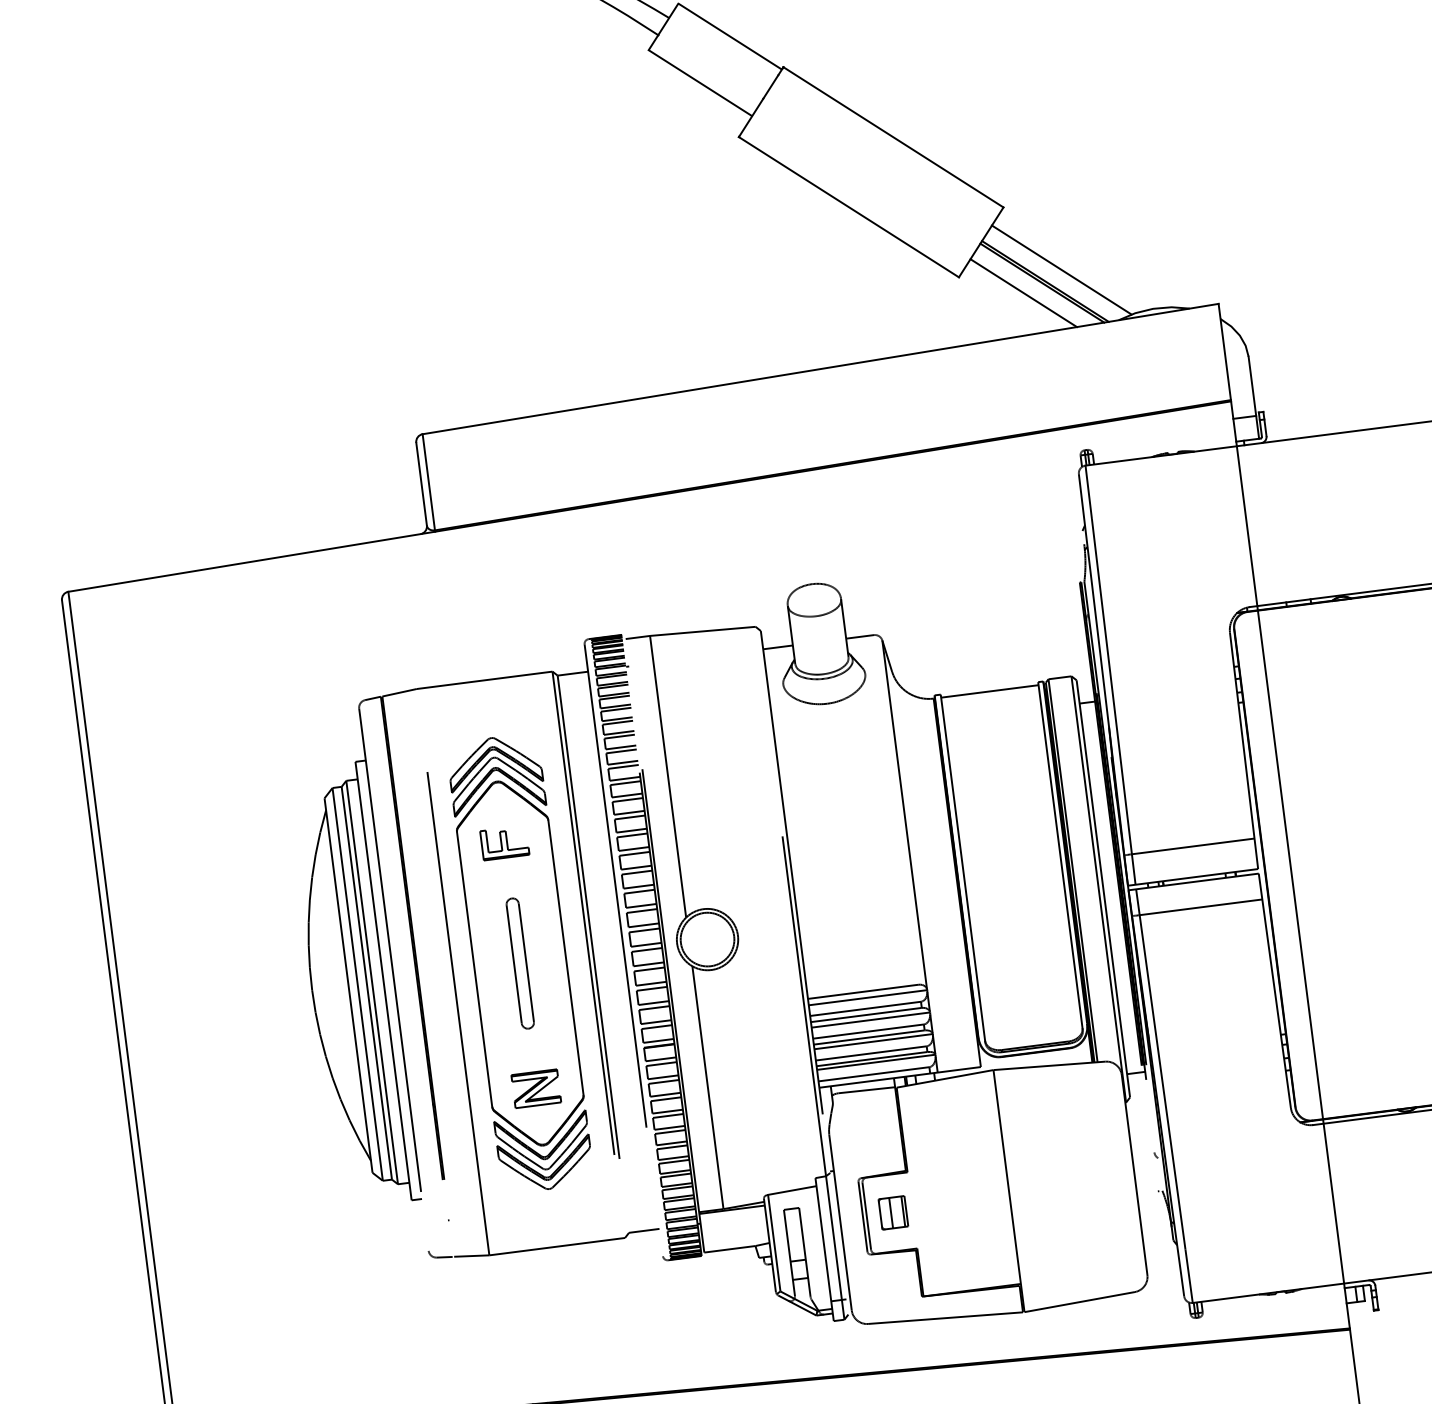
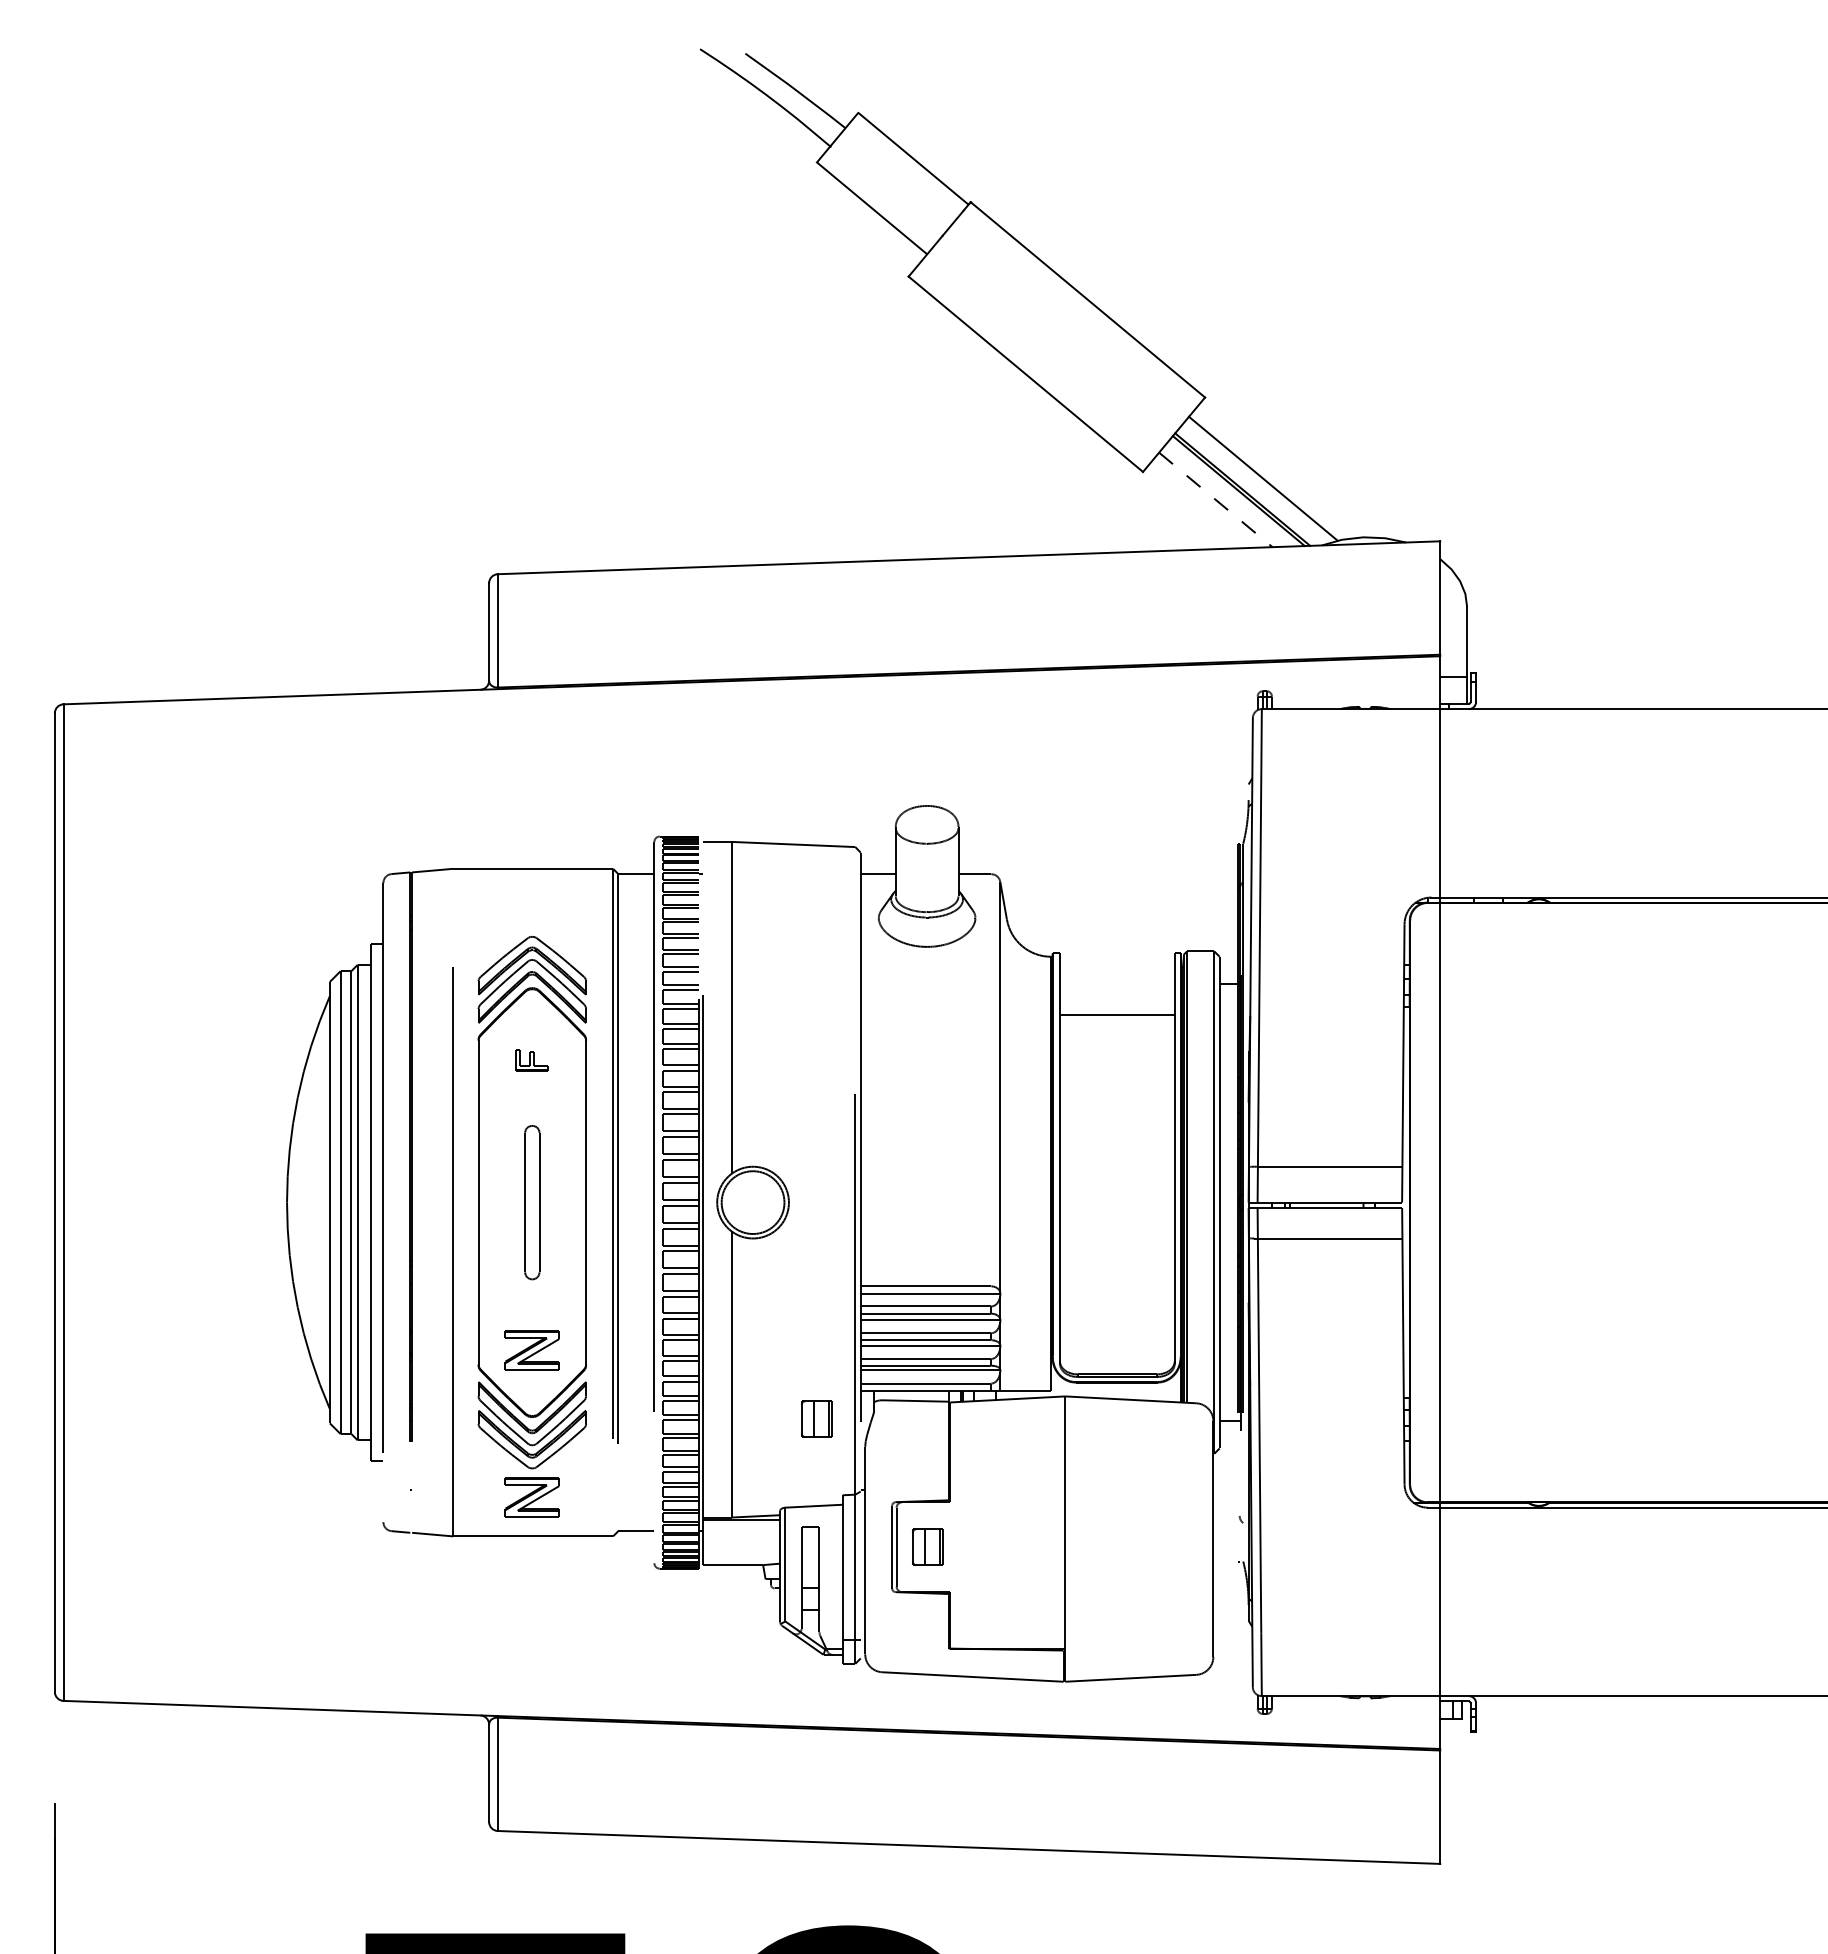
line: (1023, 292) -> (1215, 499), solid -> dashed
line: (989, 691) -> (1116, 1014), moved
part: (504, 843) -> (531, 1060), size x0.6
part: (784, 1115) -> (816, 1418), added
part: (551, 1213) -> (531, 1497), added

